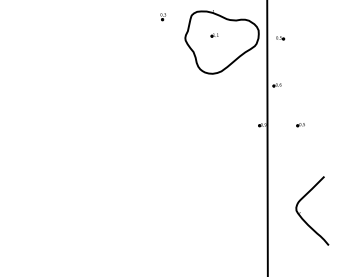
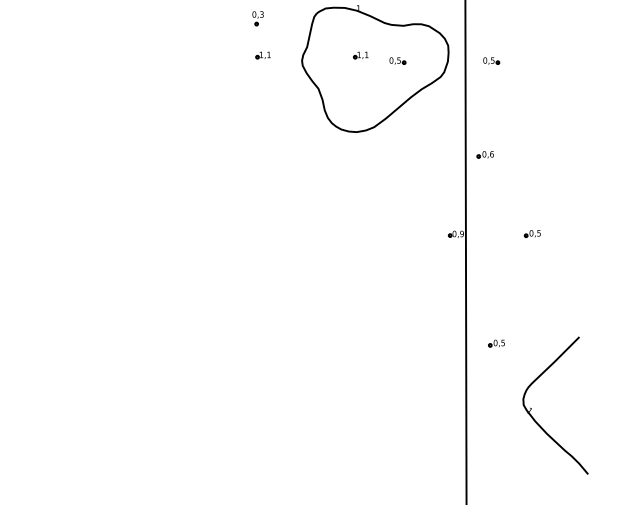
part: (165, 35) -> (262, 55), added
part: (233, 38) -> (398, 61), added
part: (282, 180) -> (495, 344), added

